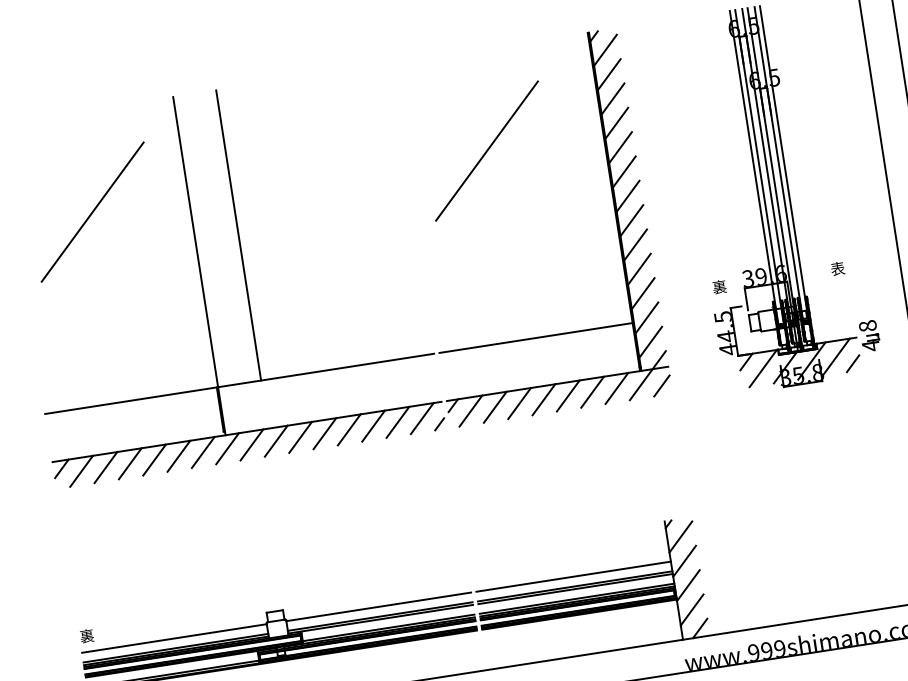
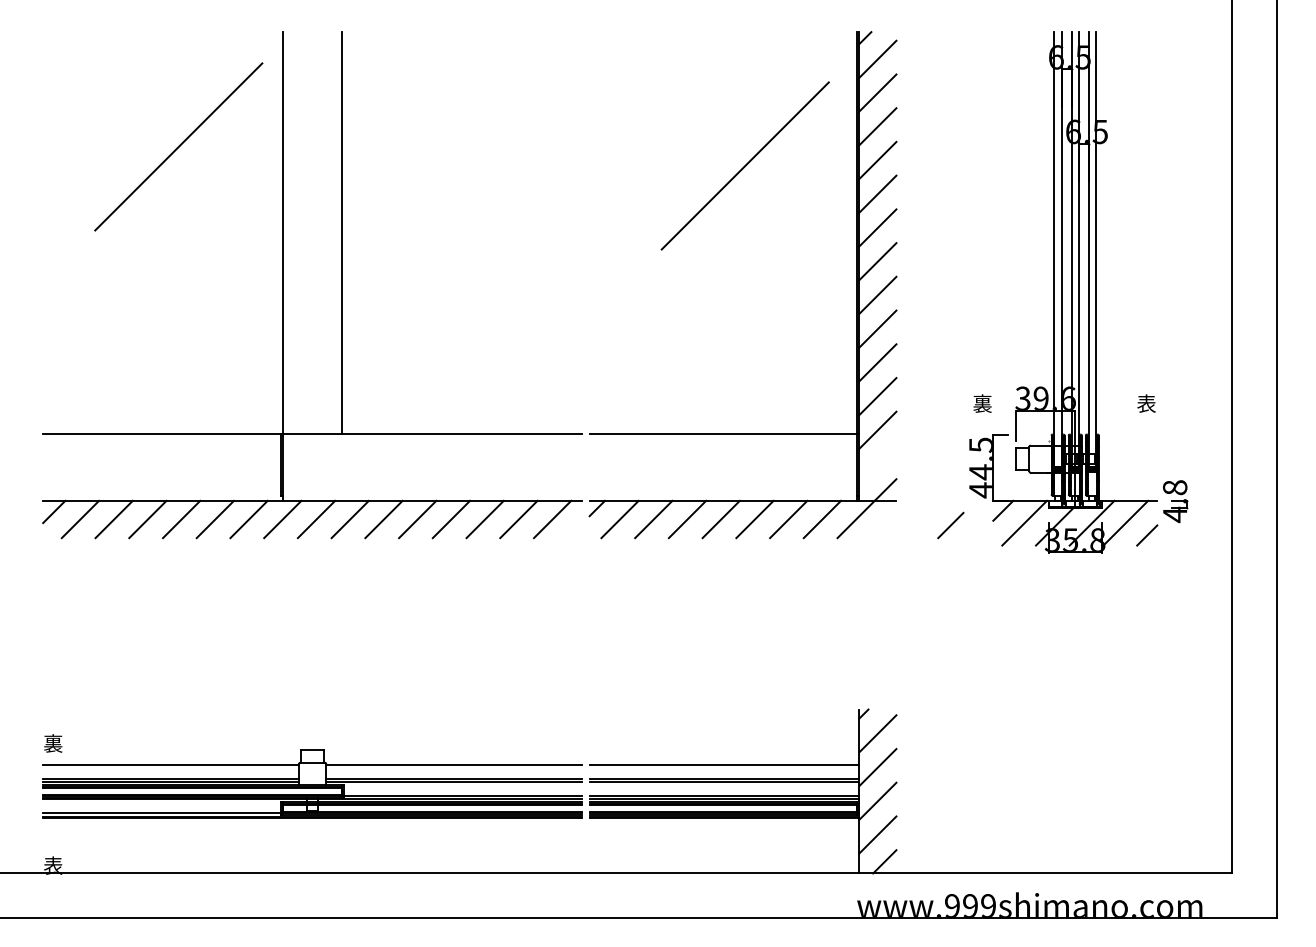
line: (486, 150) -> (744, 165), moved
line: (92, 211) -> (178, 146), moved
line: (650, 341) -> (877, 463), removed
line: (661, 385) -> (950, 525), moved
line: (439, 424) -> (574, 530), removed

